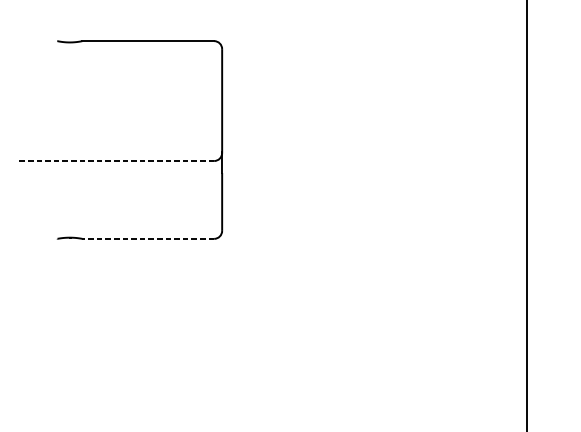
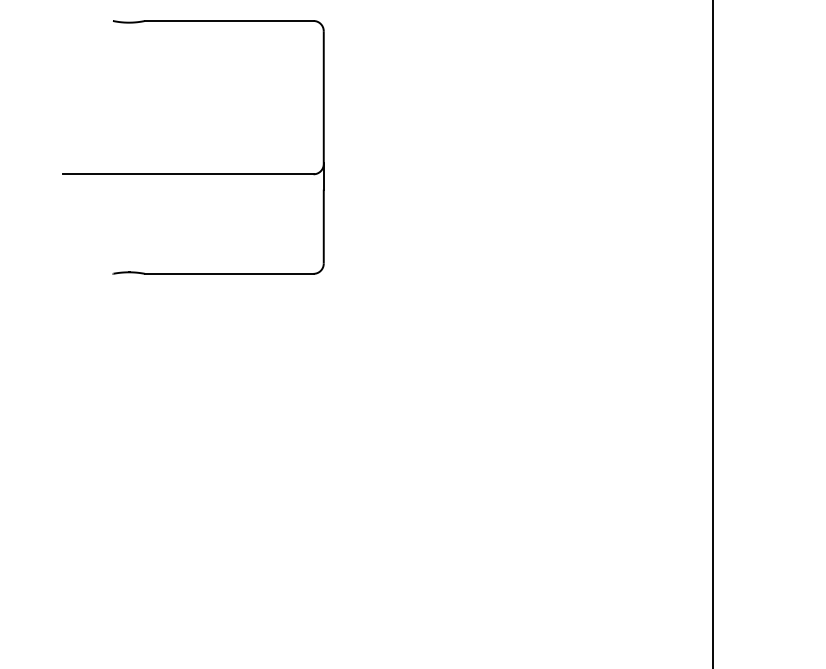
line: (115, 161) -> (187, 174), dashed -> solid
line: (147, 238) -> (228, 273), dashed -> solid

